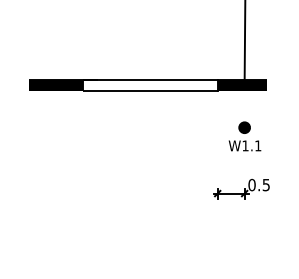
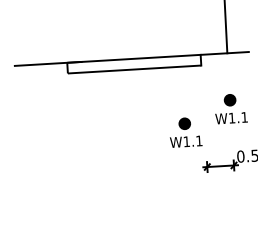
fill: (56, 85) -> (41, 69), removed
fill: (242, 85) -> (225, 58), removed
part: (197, 157) -> (185, 132), added

